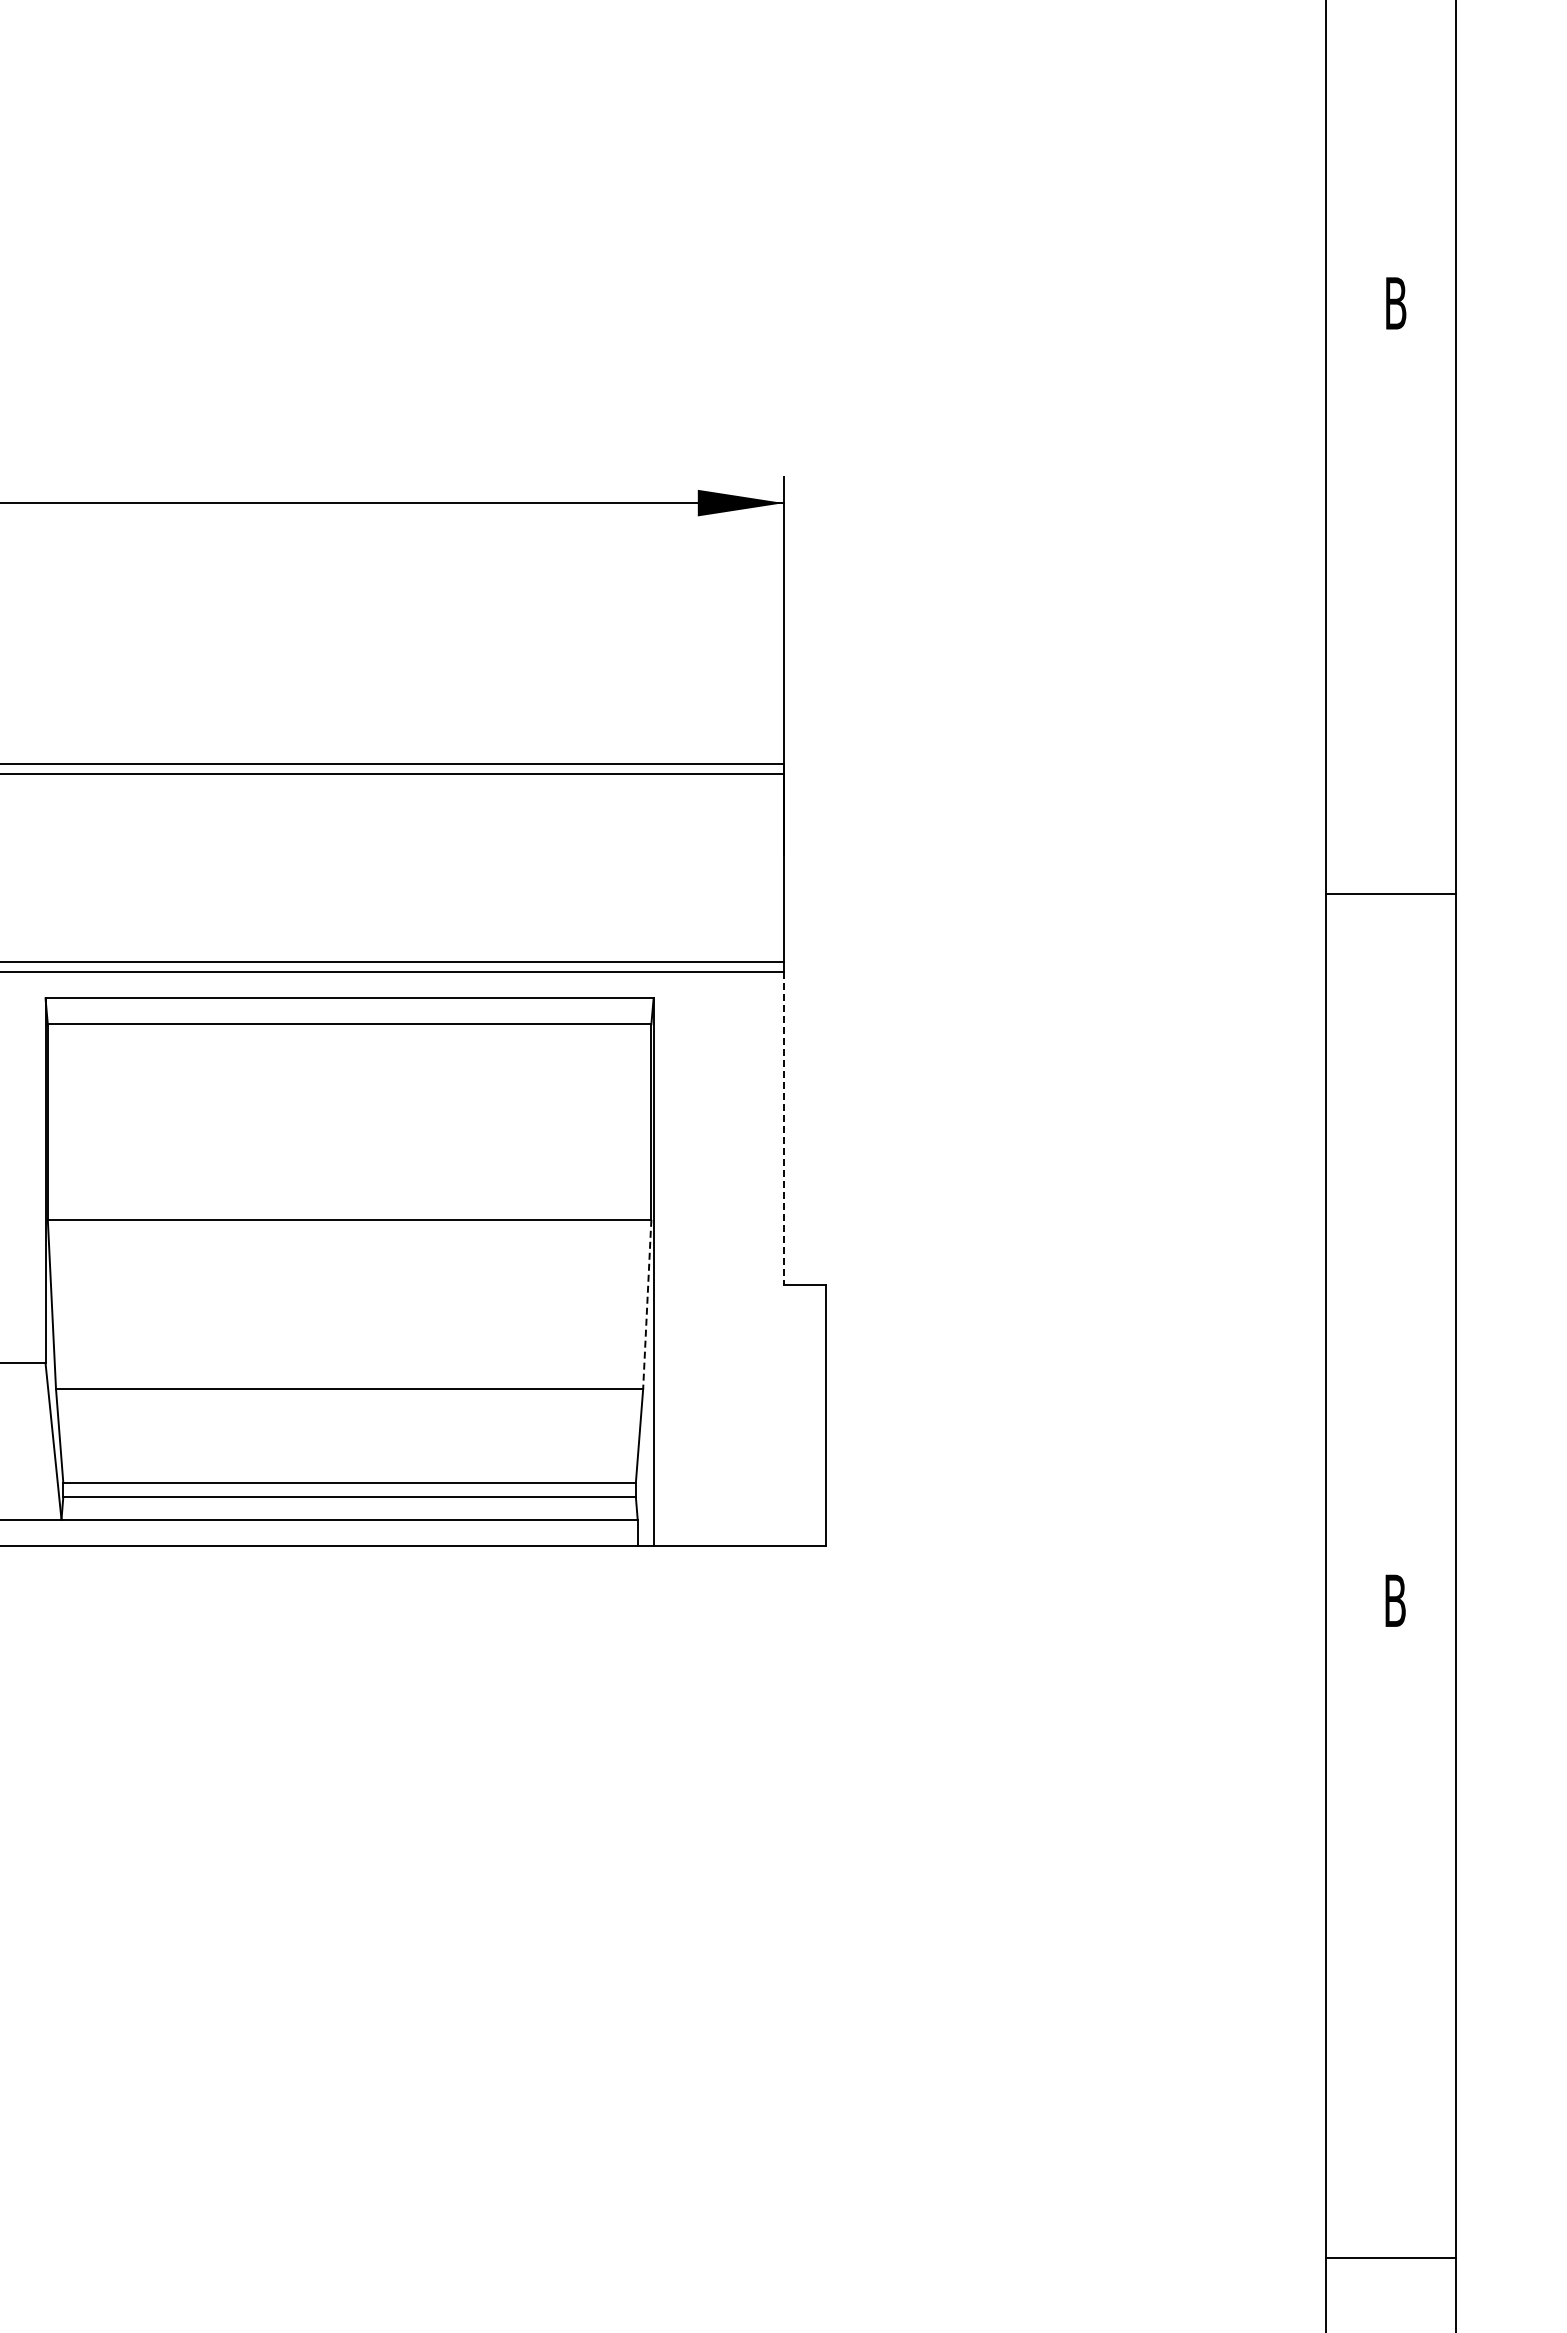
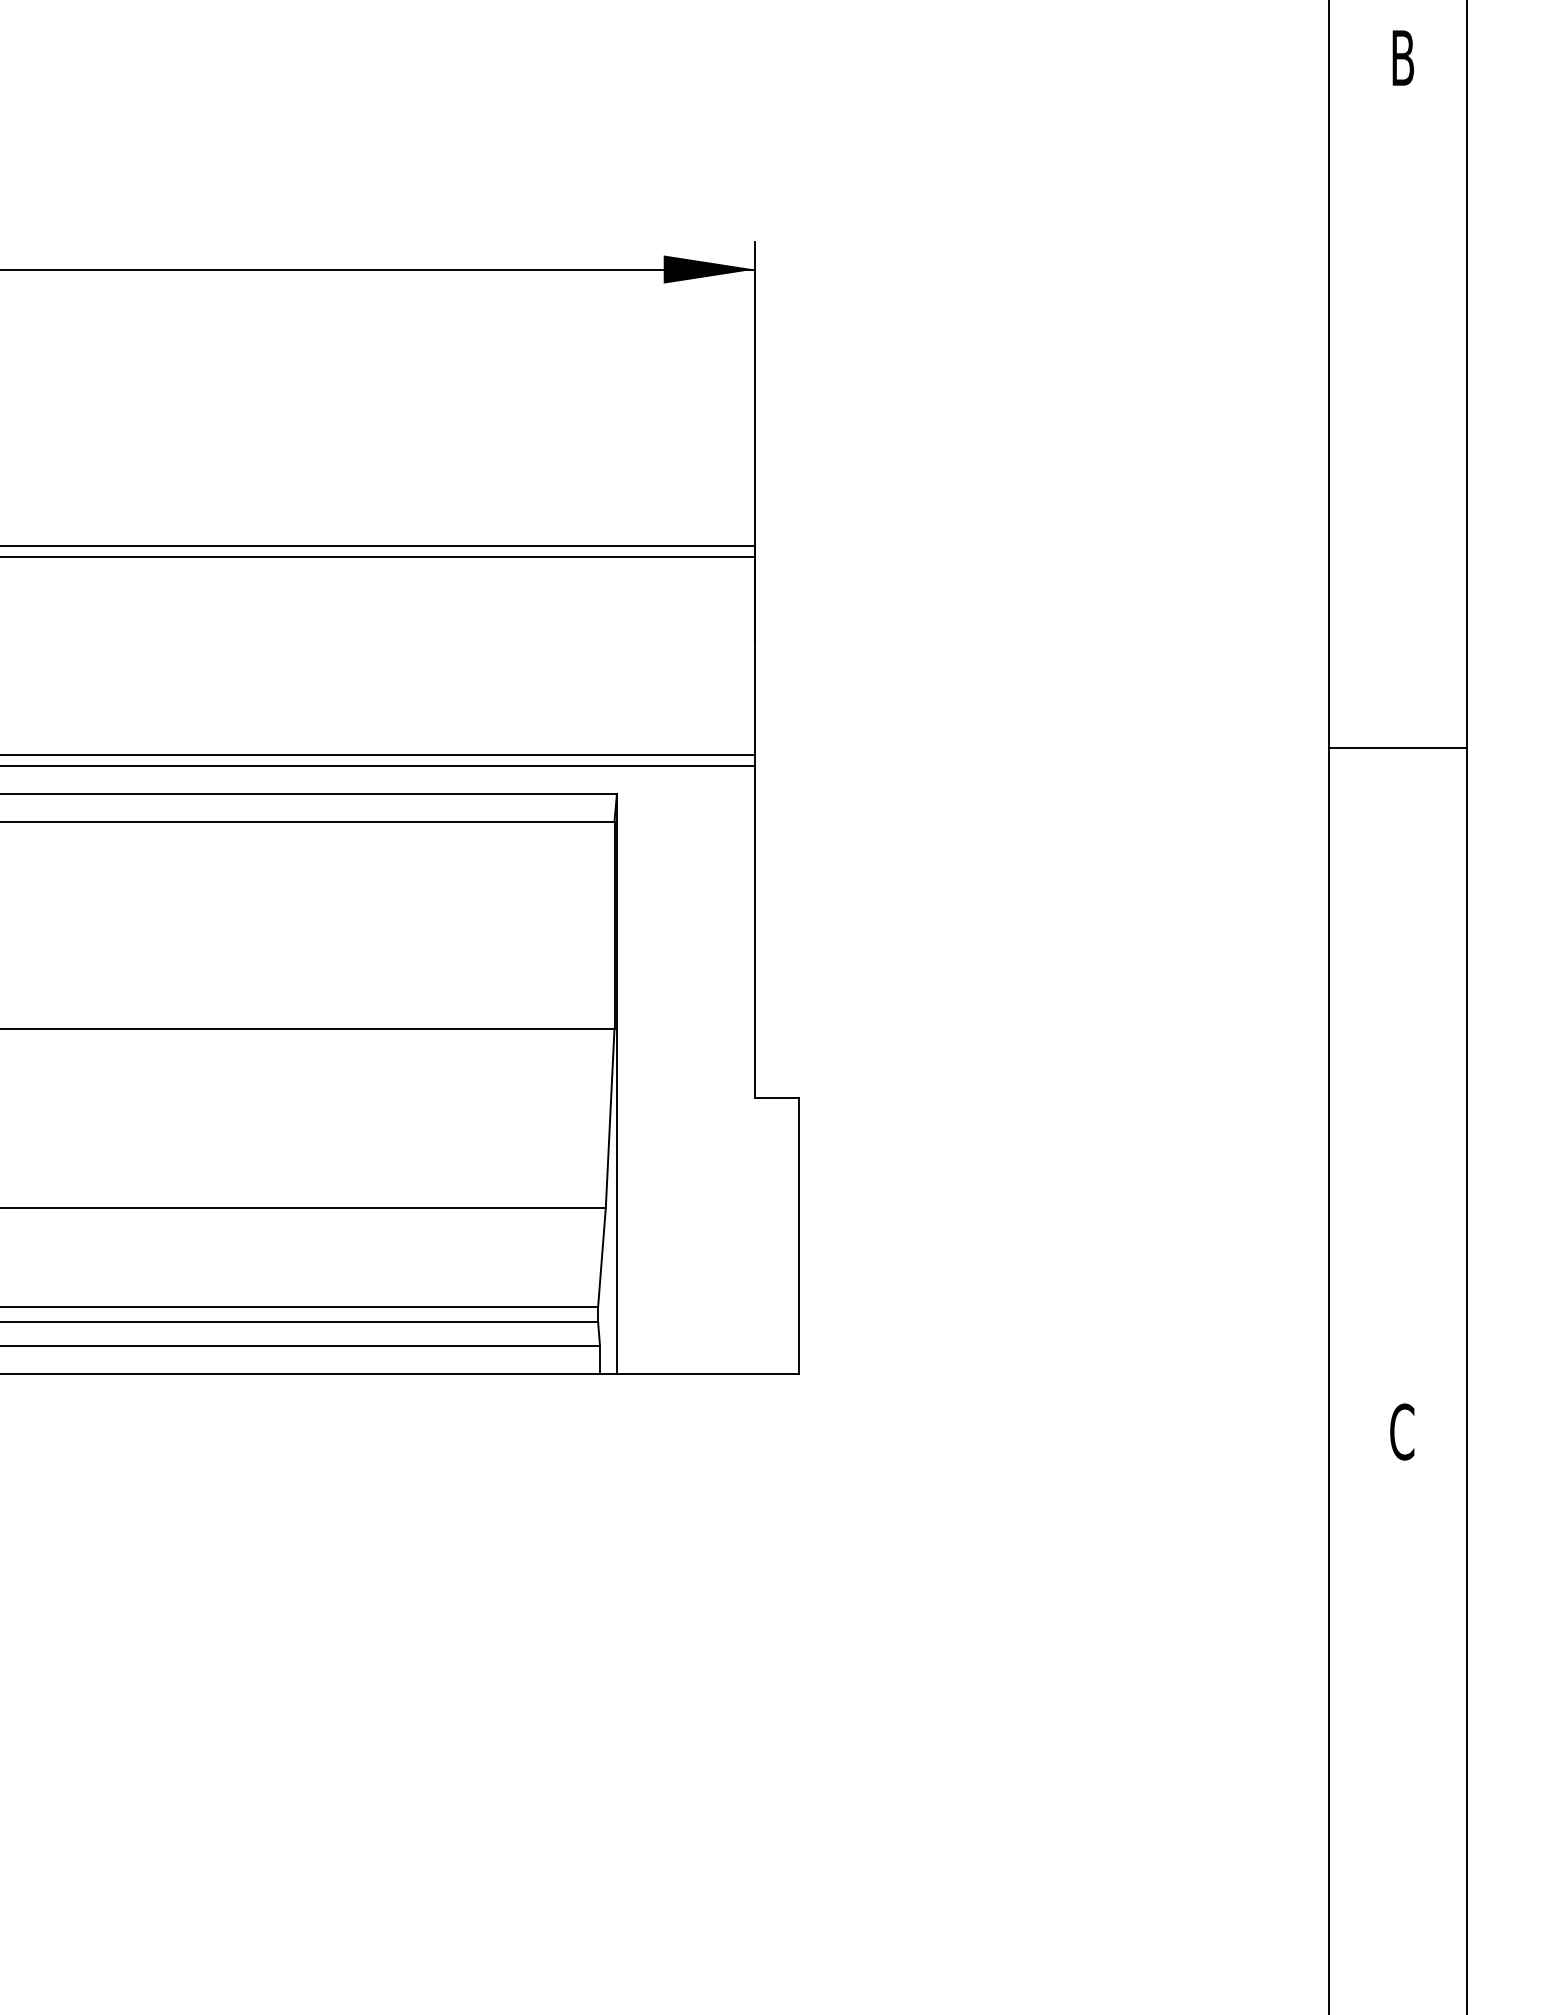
line: (1391, 894) -> (1398, 748), moved
line: (783, 1129) -> (754, 932), dashed -> solid
line: (647, 1304) -> (610, 1118), dashed -> solid
text: (1394, 1600) -> (1401, 1431), B -> C

